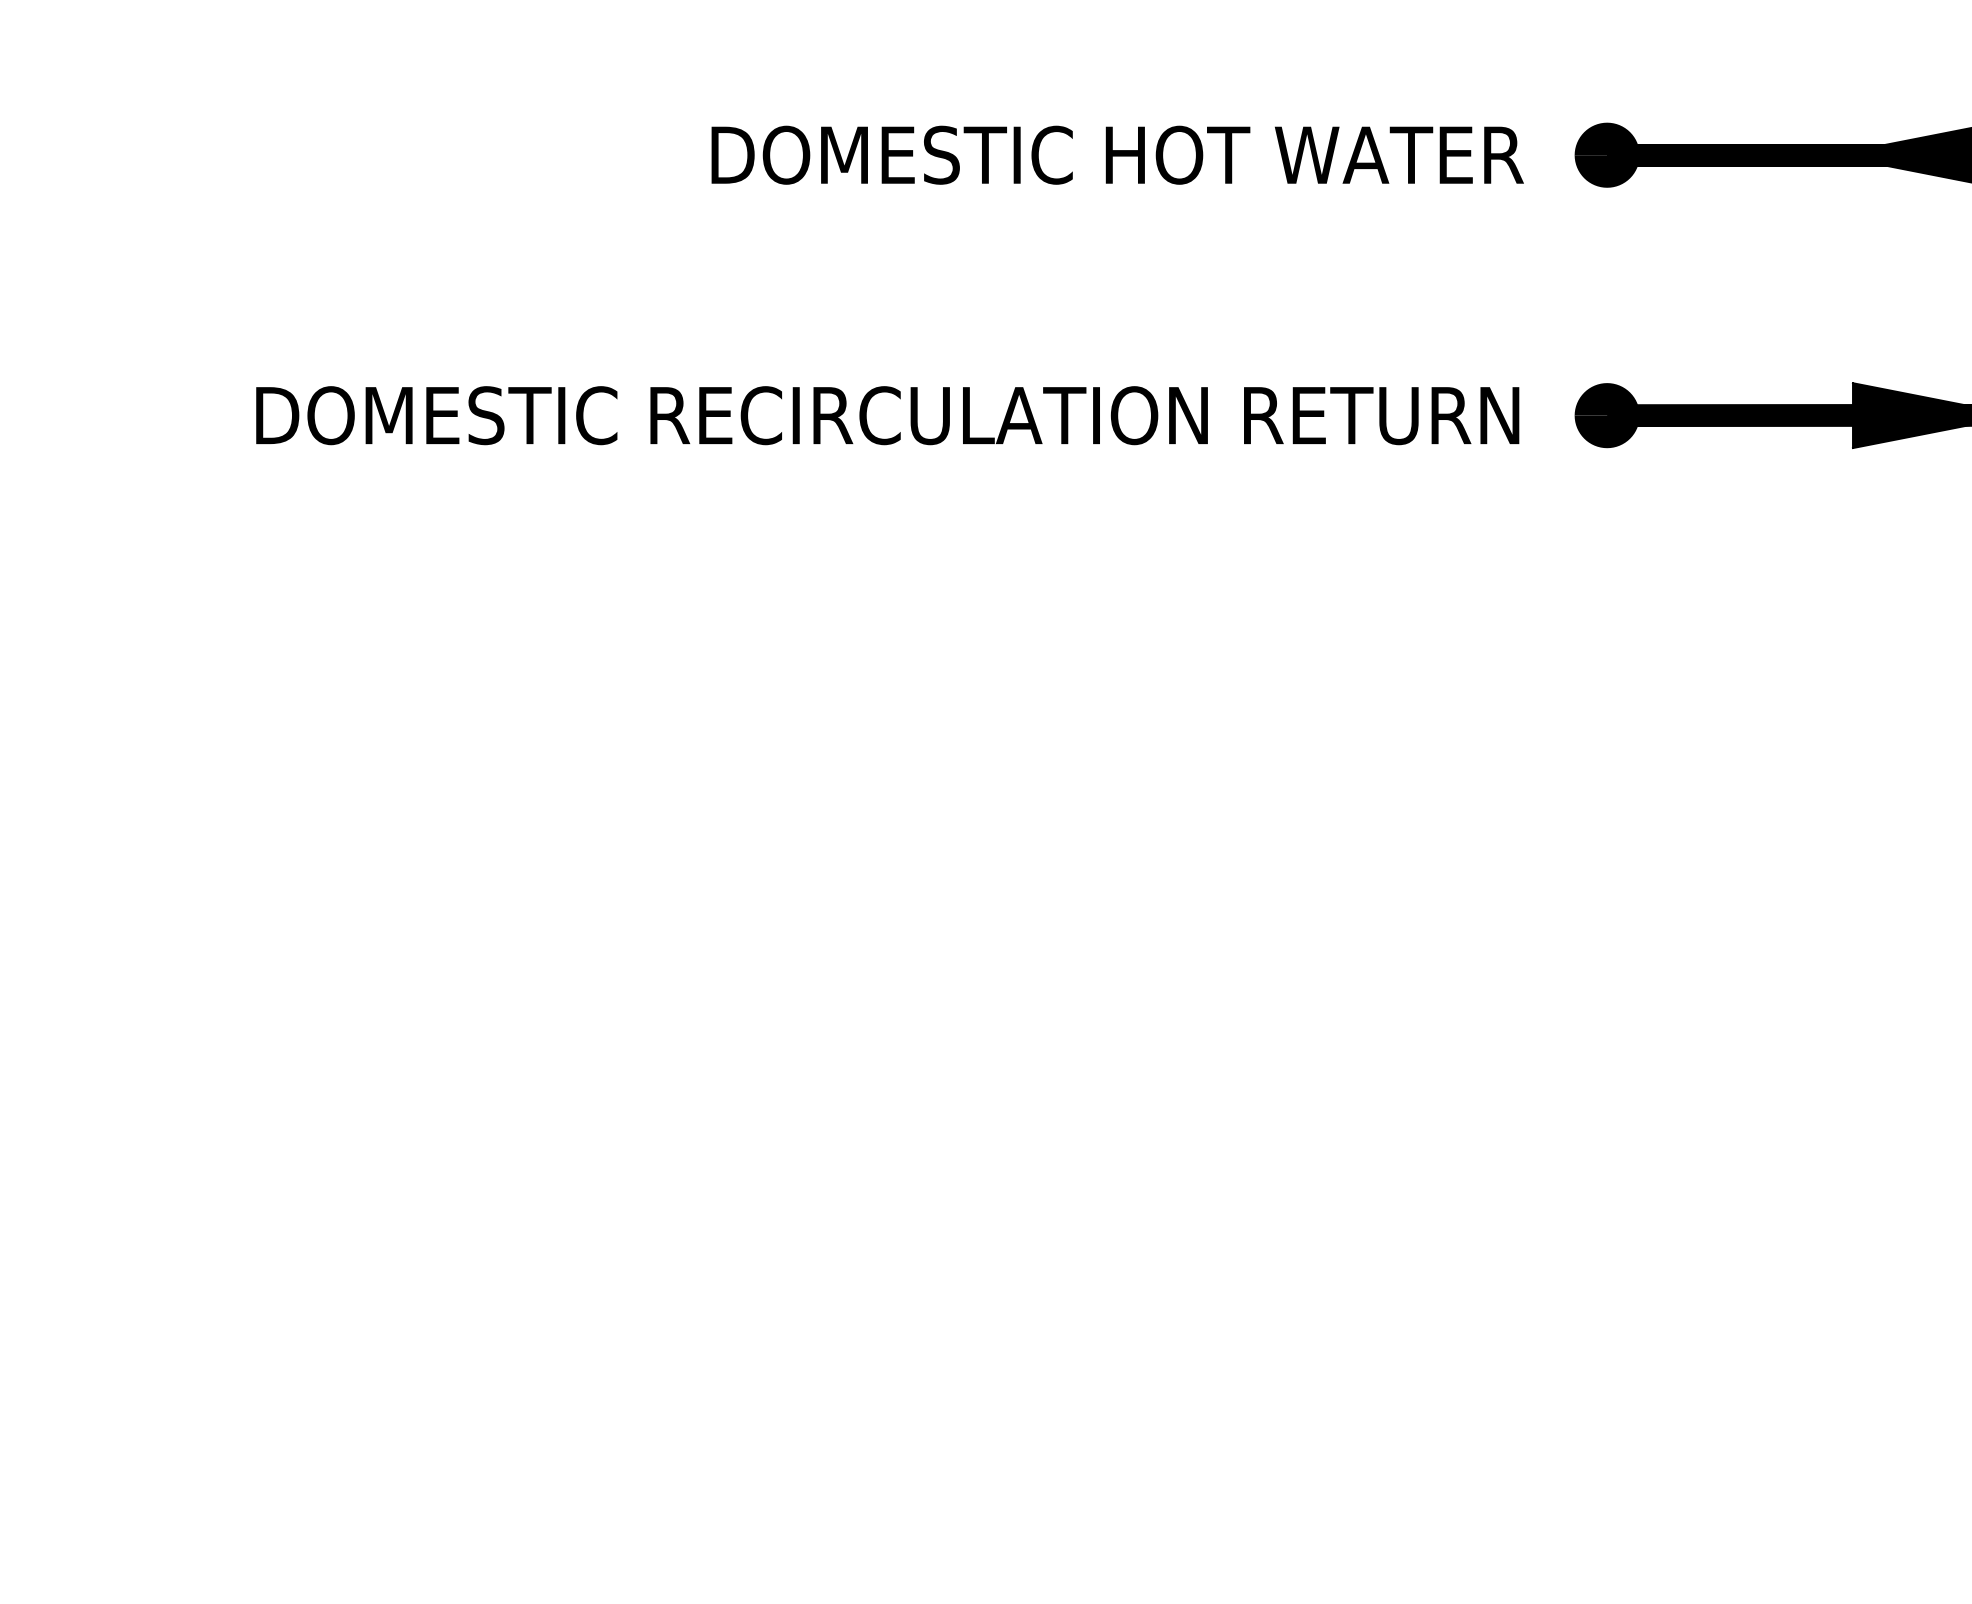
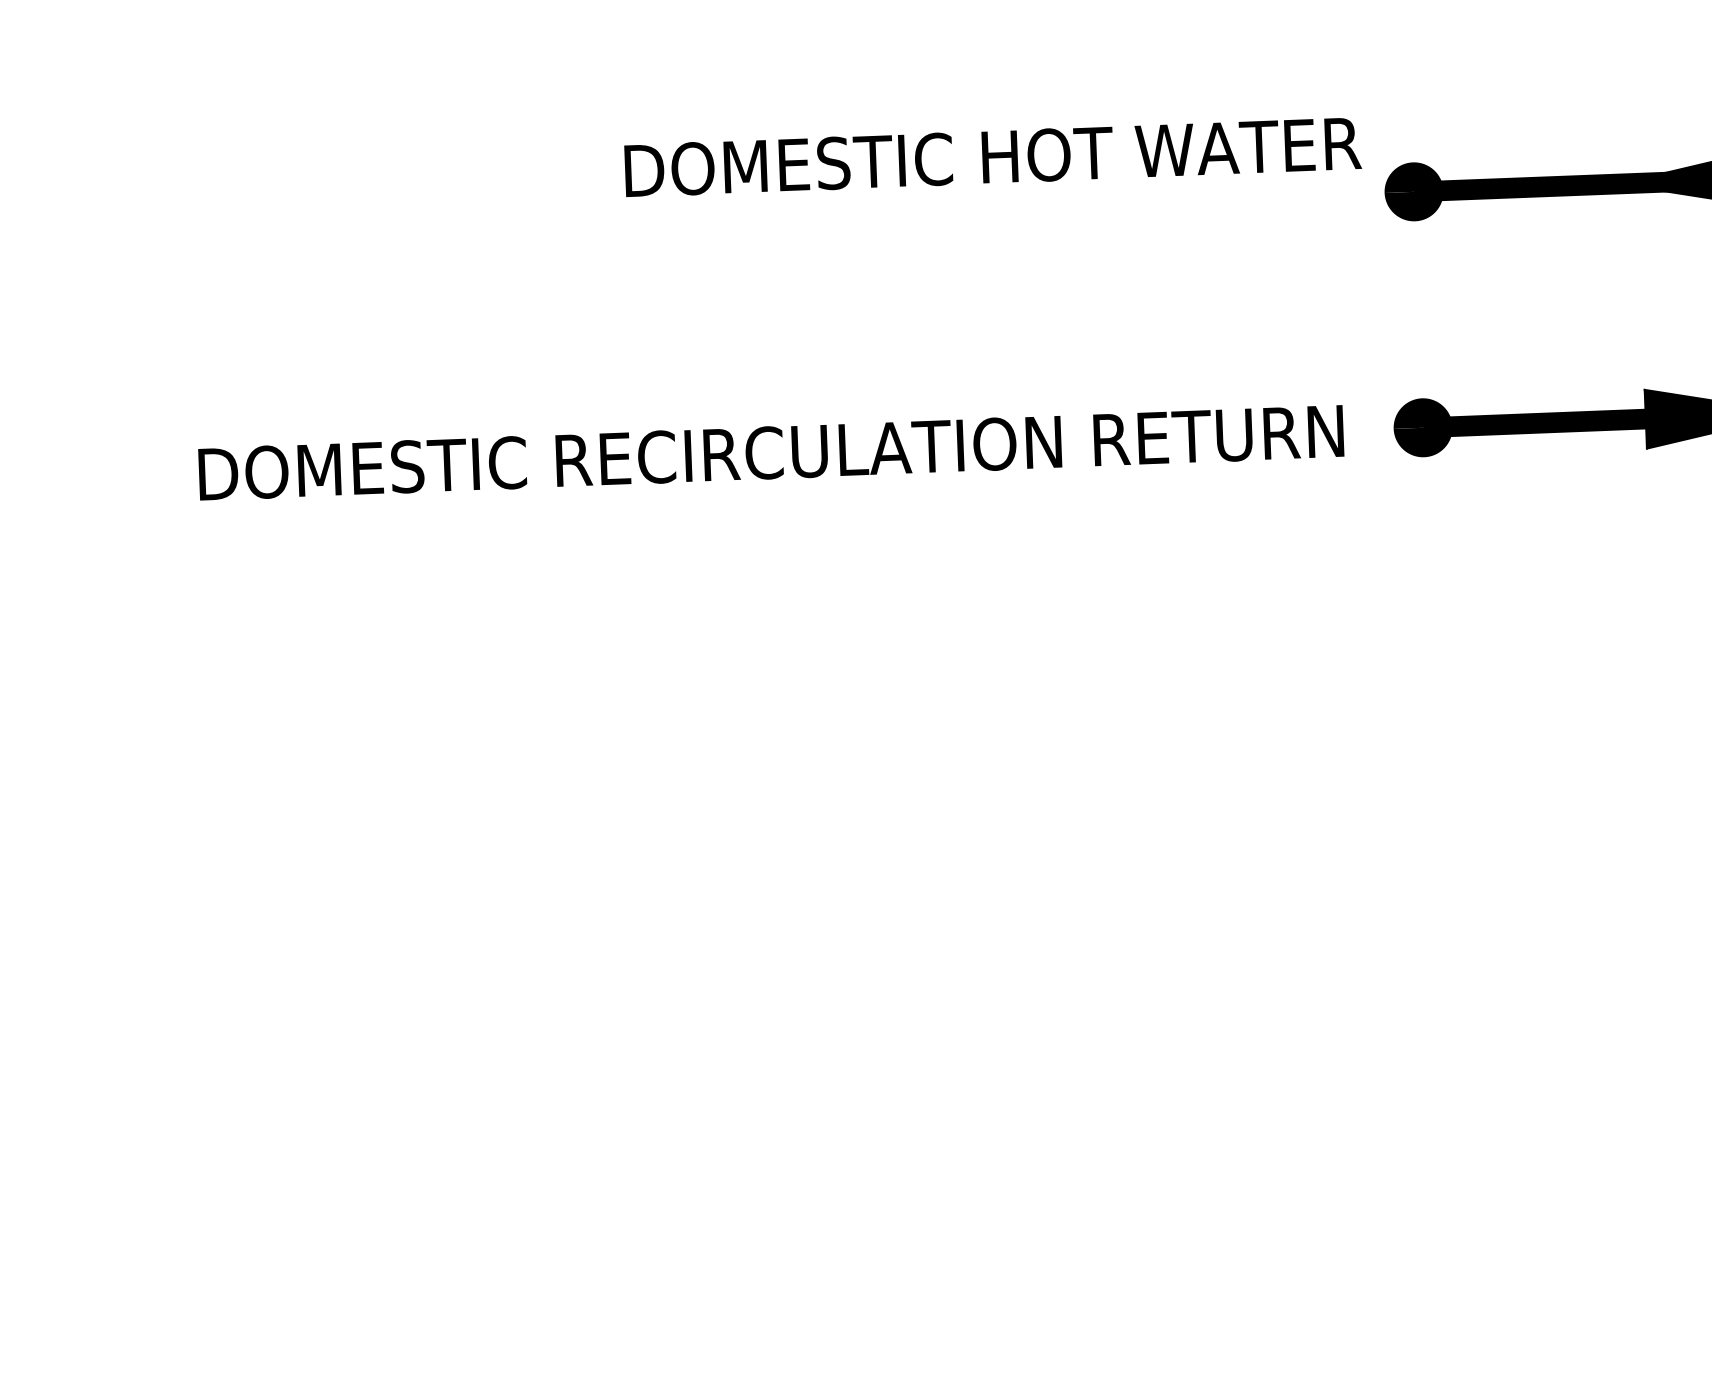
text: (1117, 154) -> (992, 156), moved

